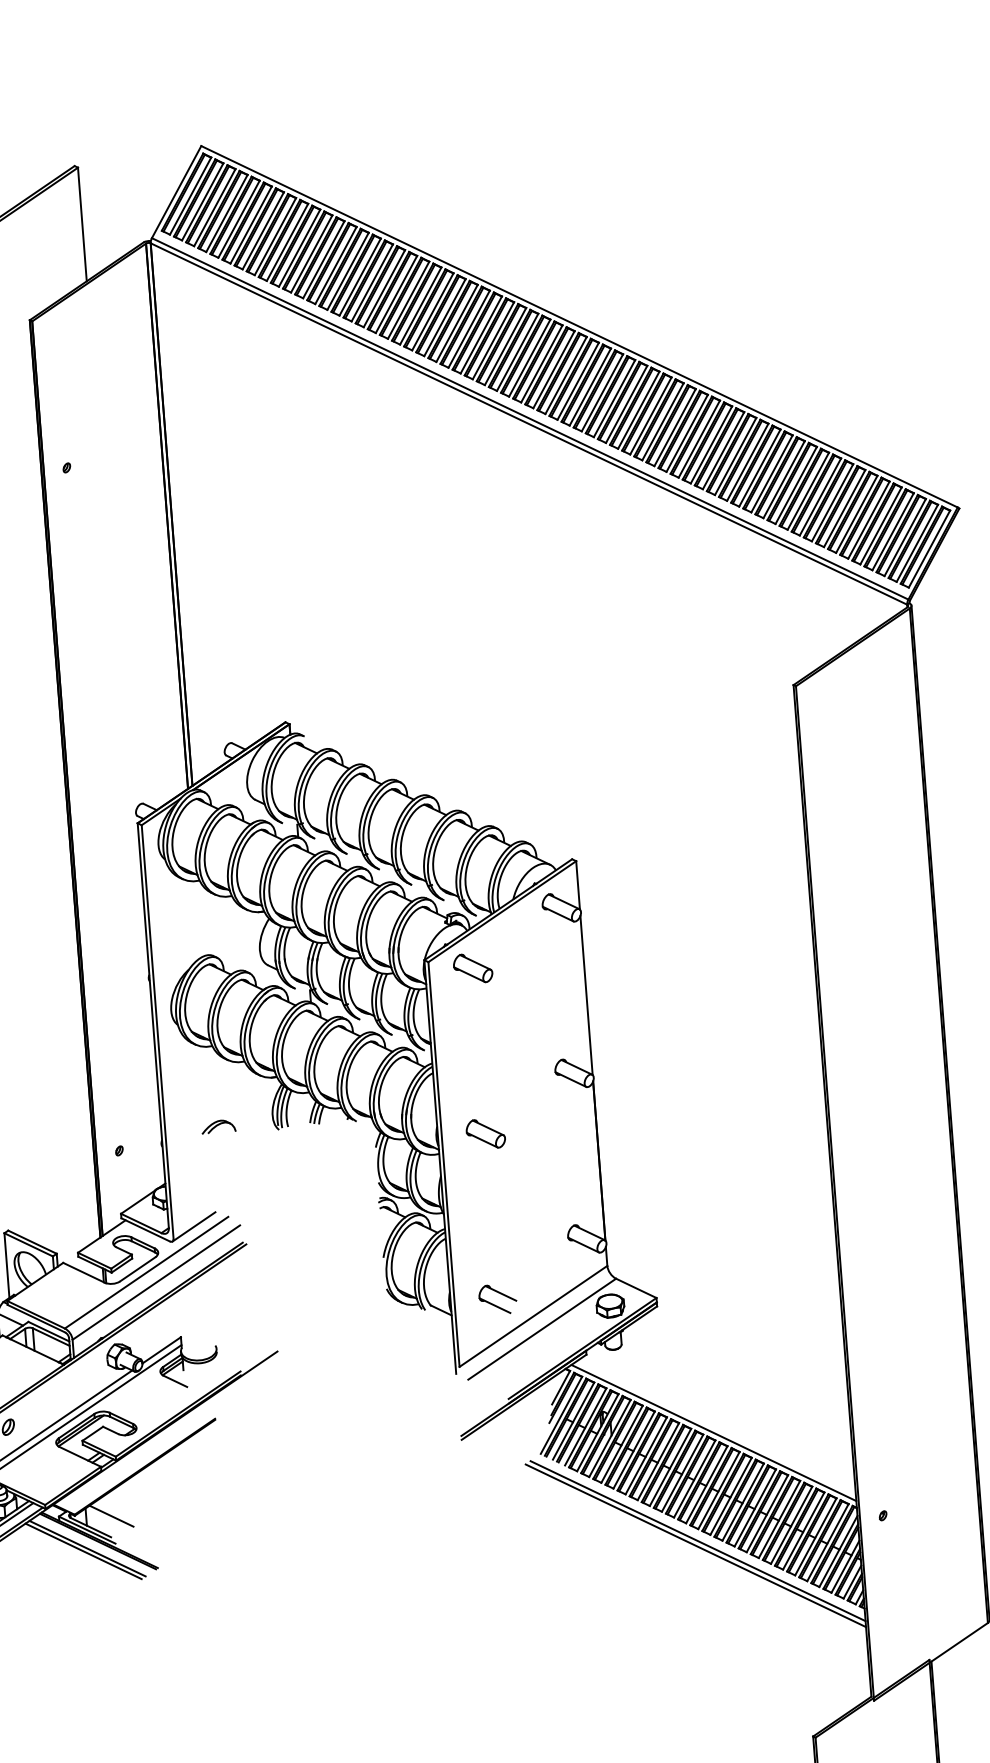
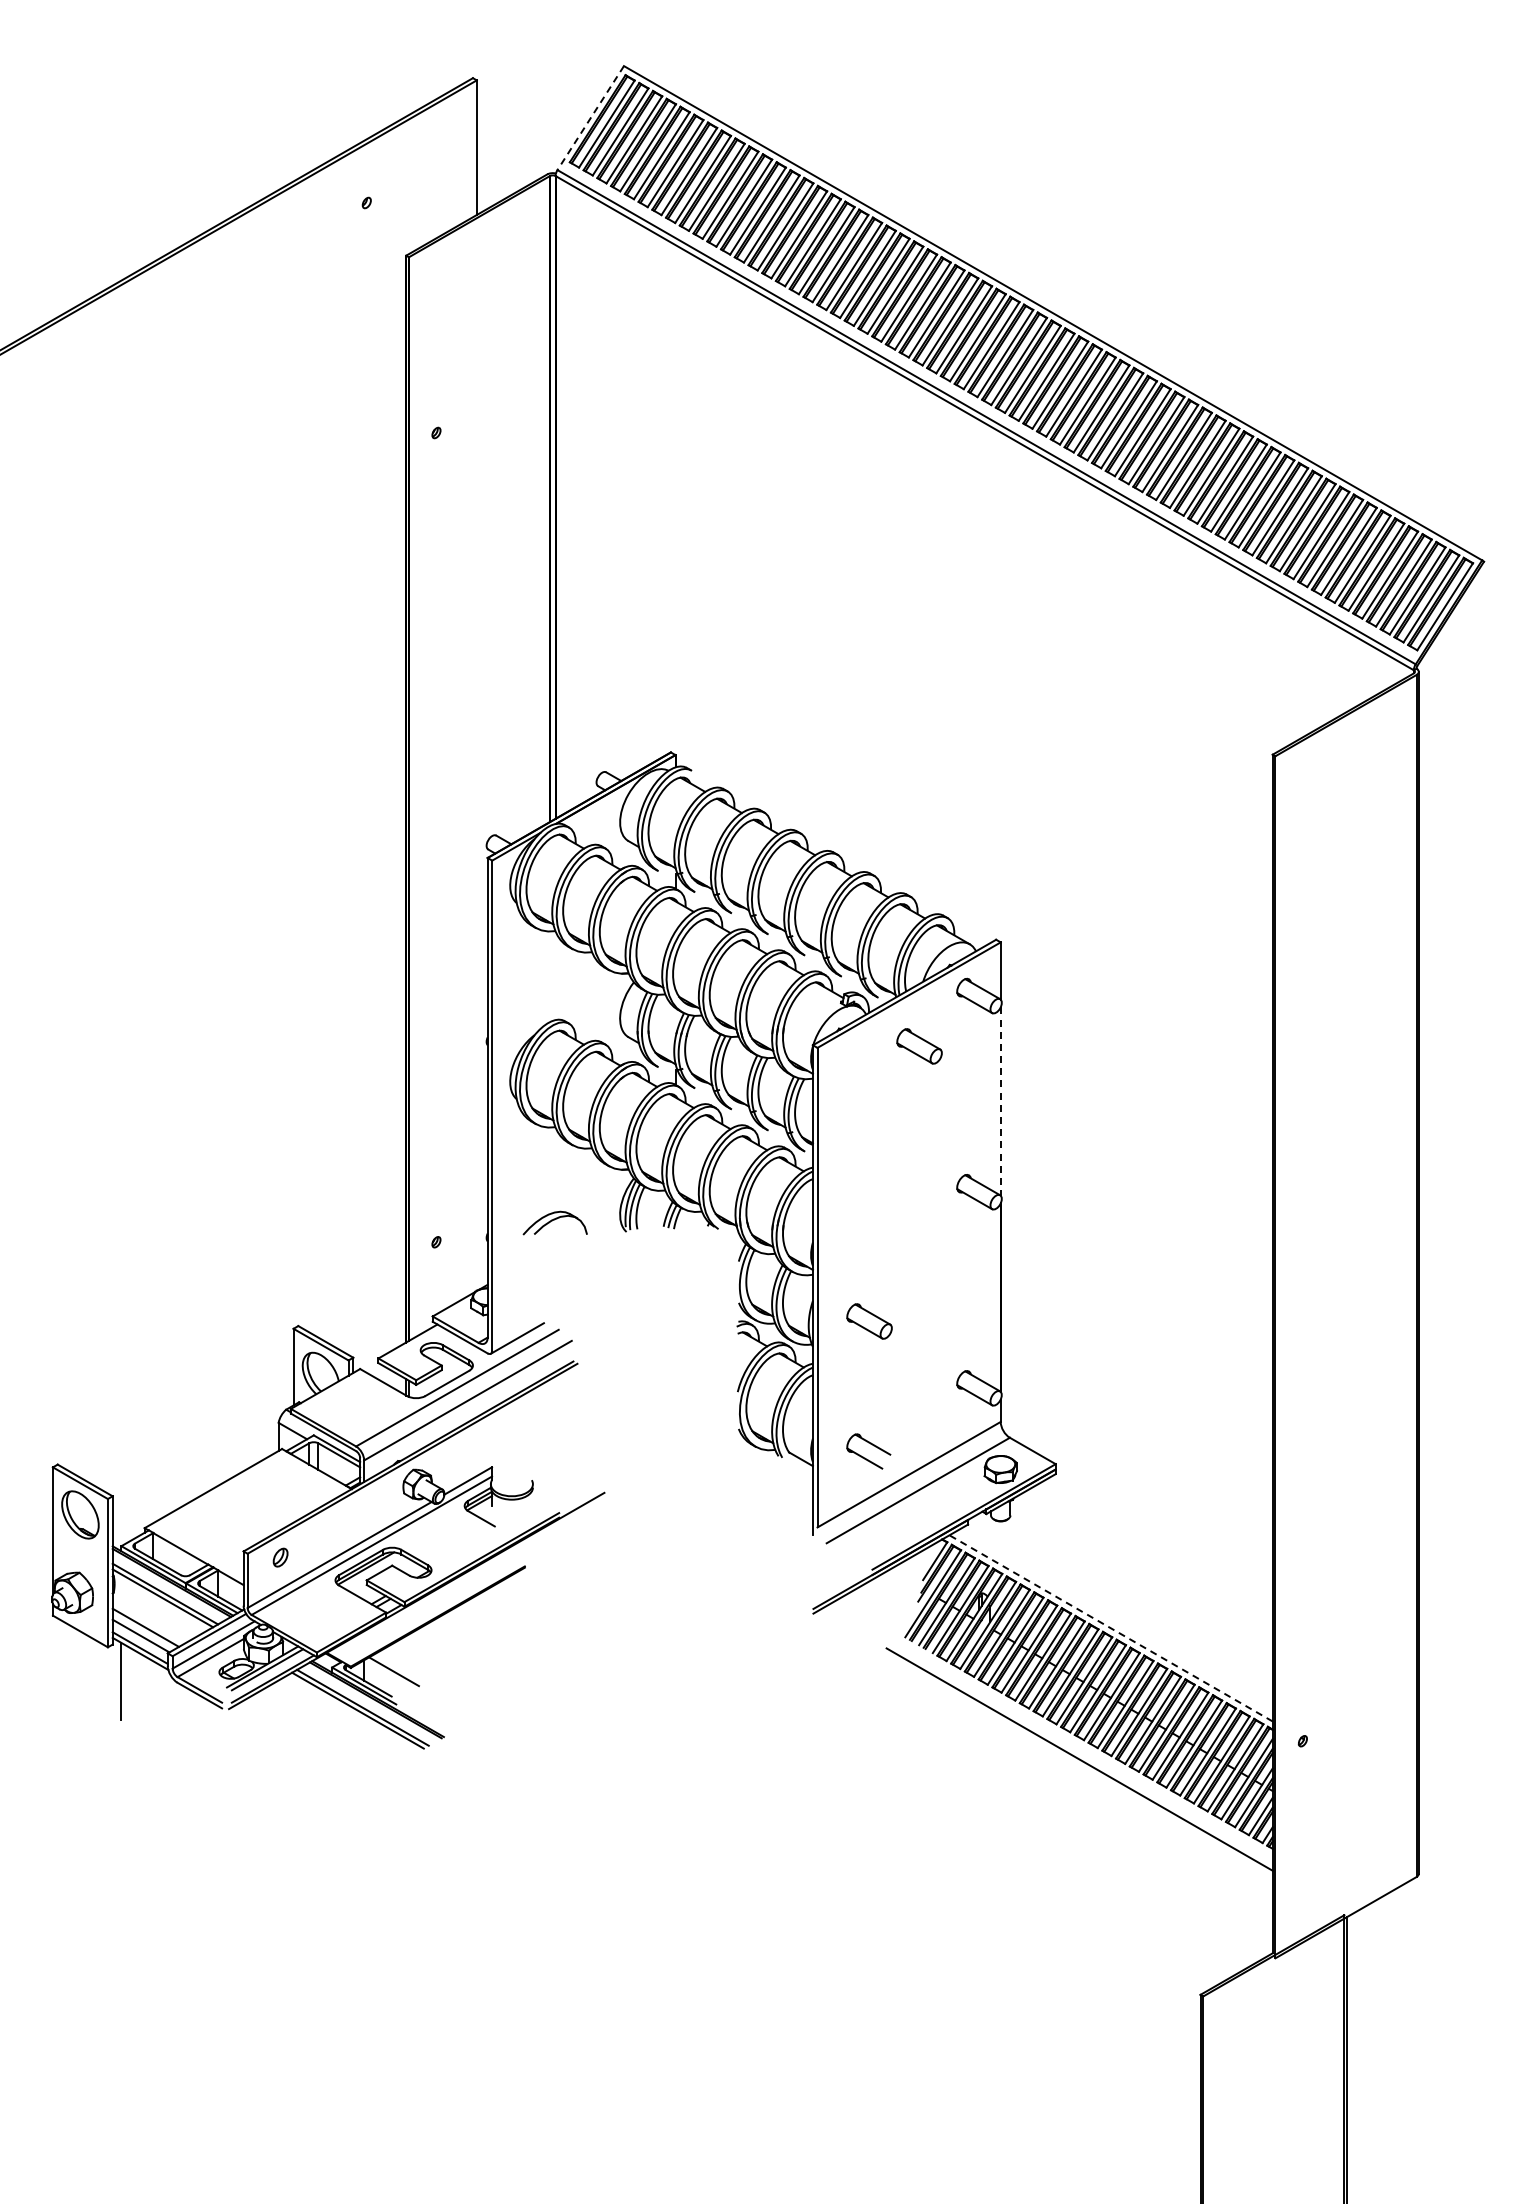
line: (176, 192) -> (590, 118), solid -> dashed
part: (473, 968) -> (919, 1046), moved
line: (586, 996) -> (1000, 1102), solid -> dashed
part: (218, 1126) -> (555, 1222), size x1.6
part: (485, 1133) -> (869, 1321), moved
line: (714, 1433) -> (1111, 1628), solid -> dashed
line: (697, 1540) -> (1082, 1753), removed

